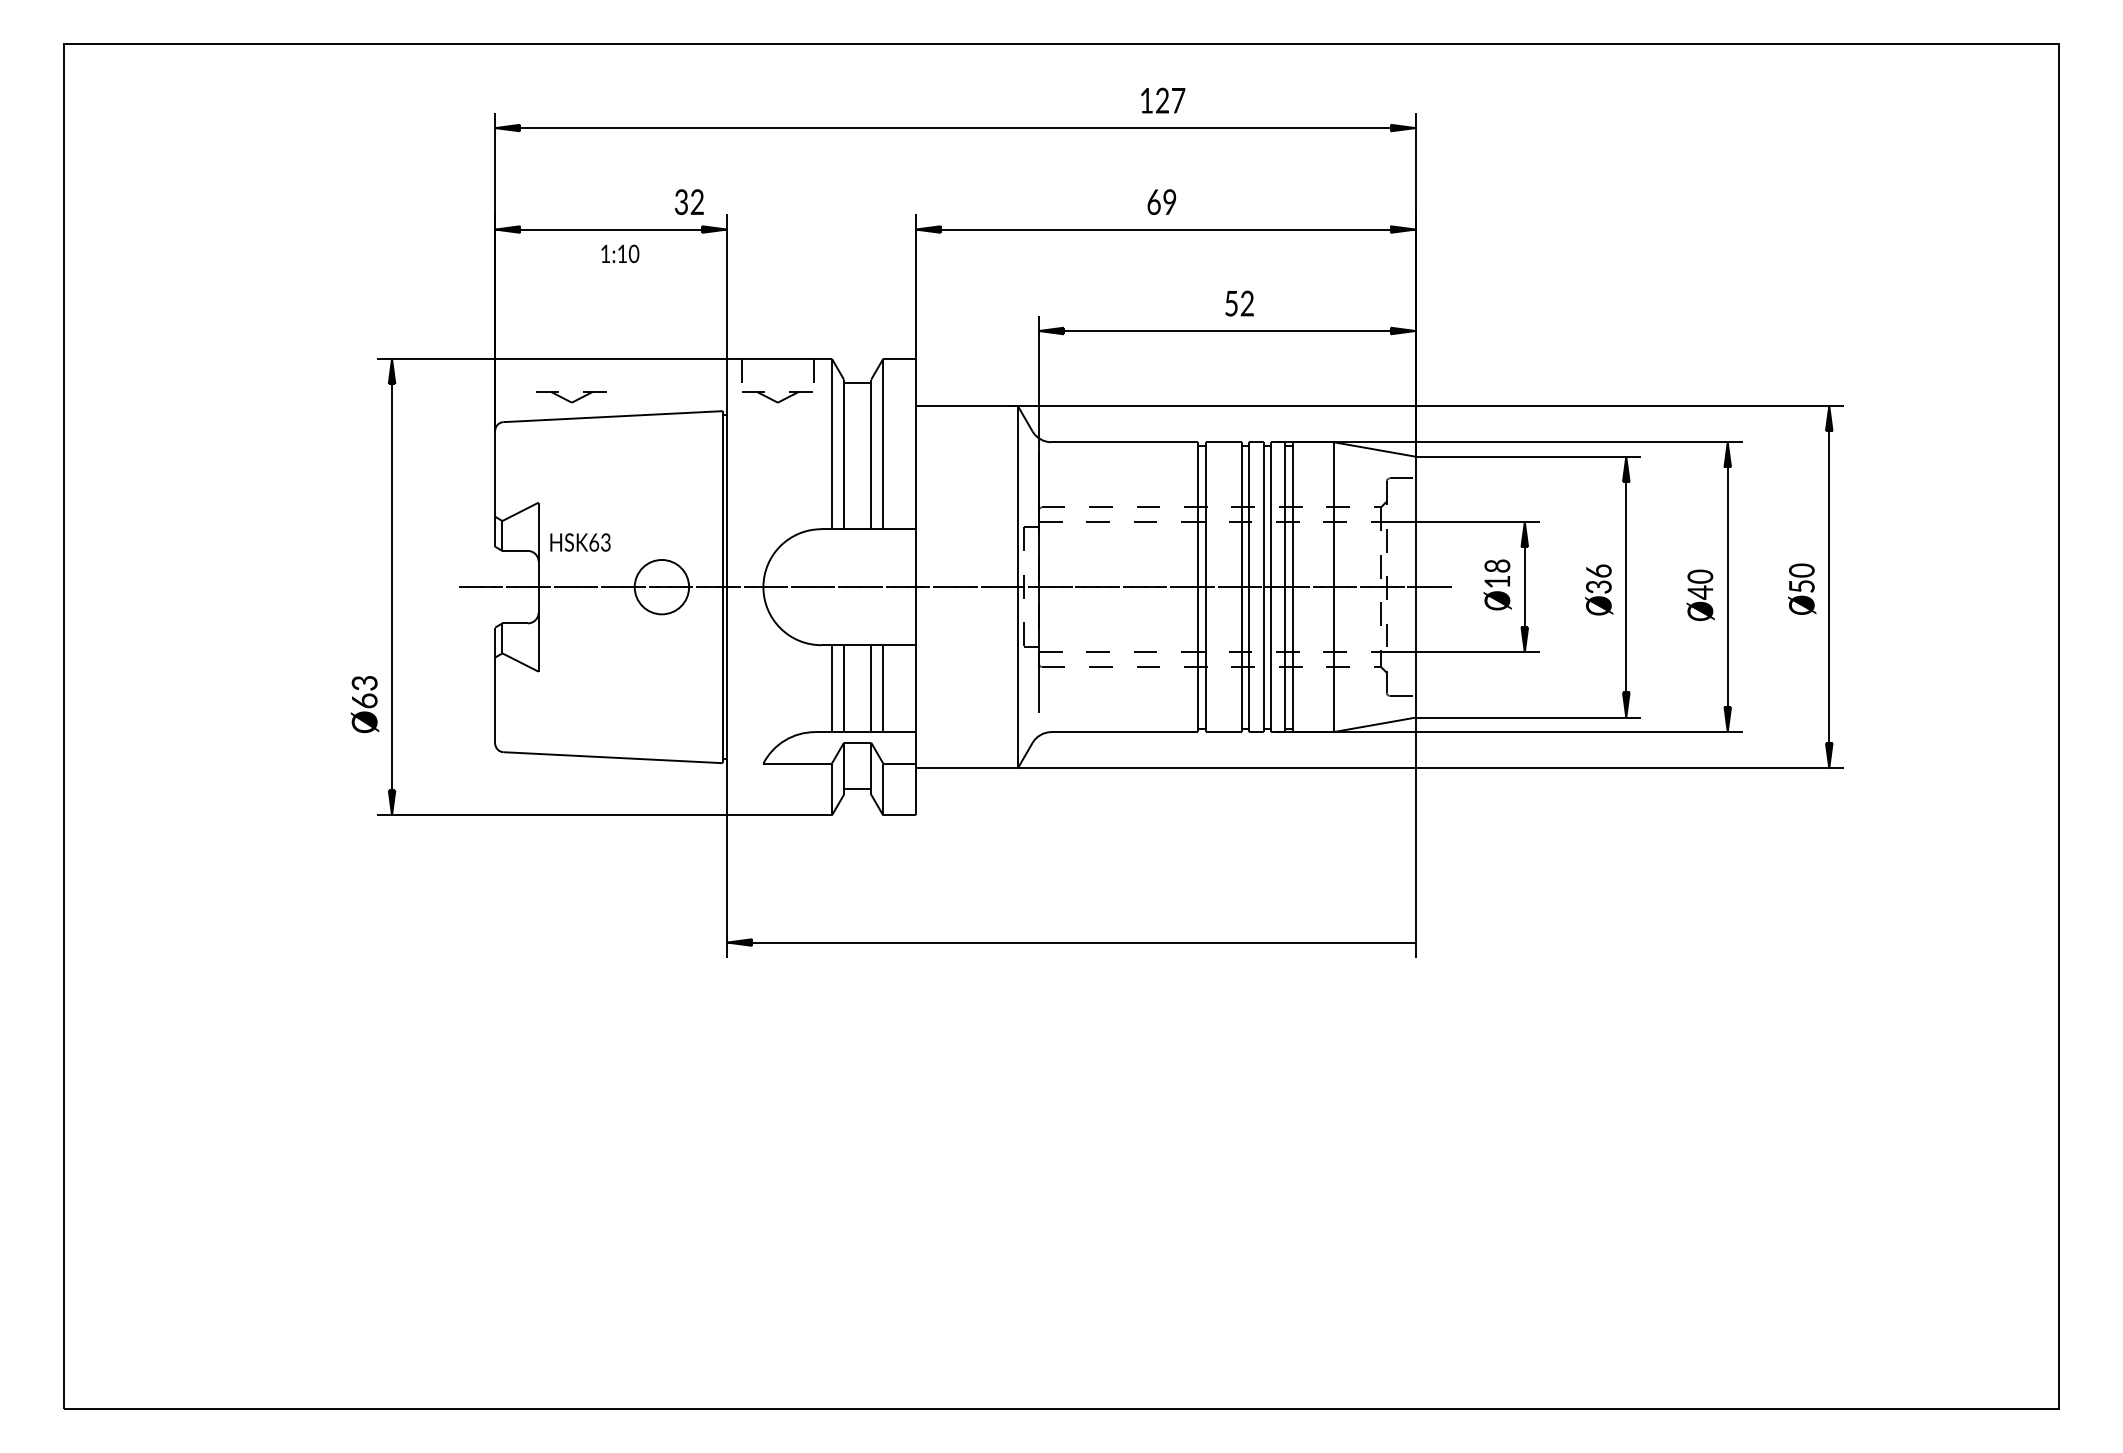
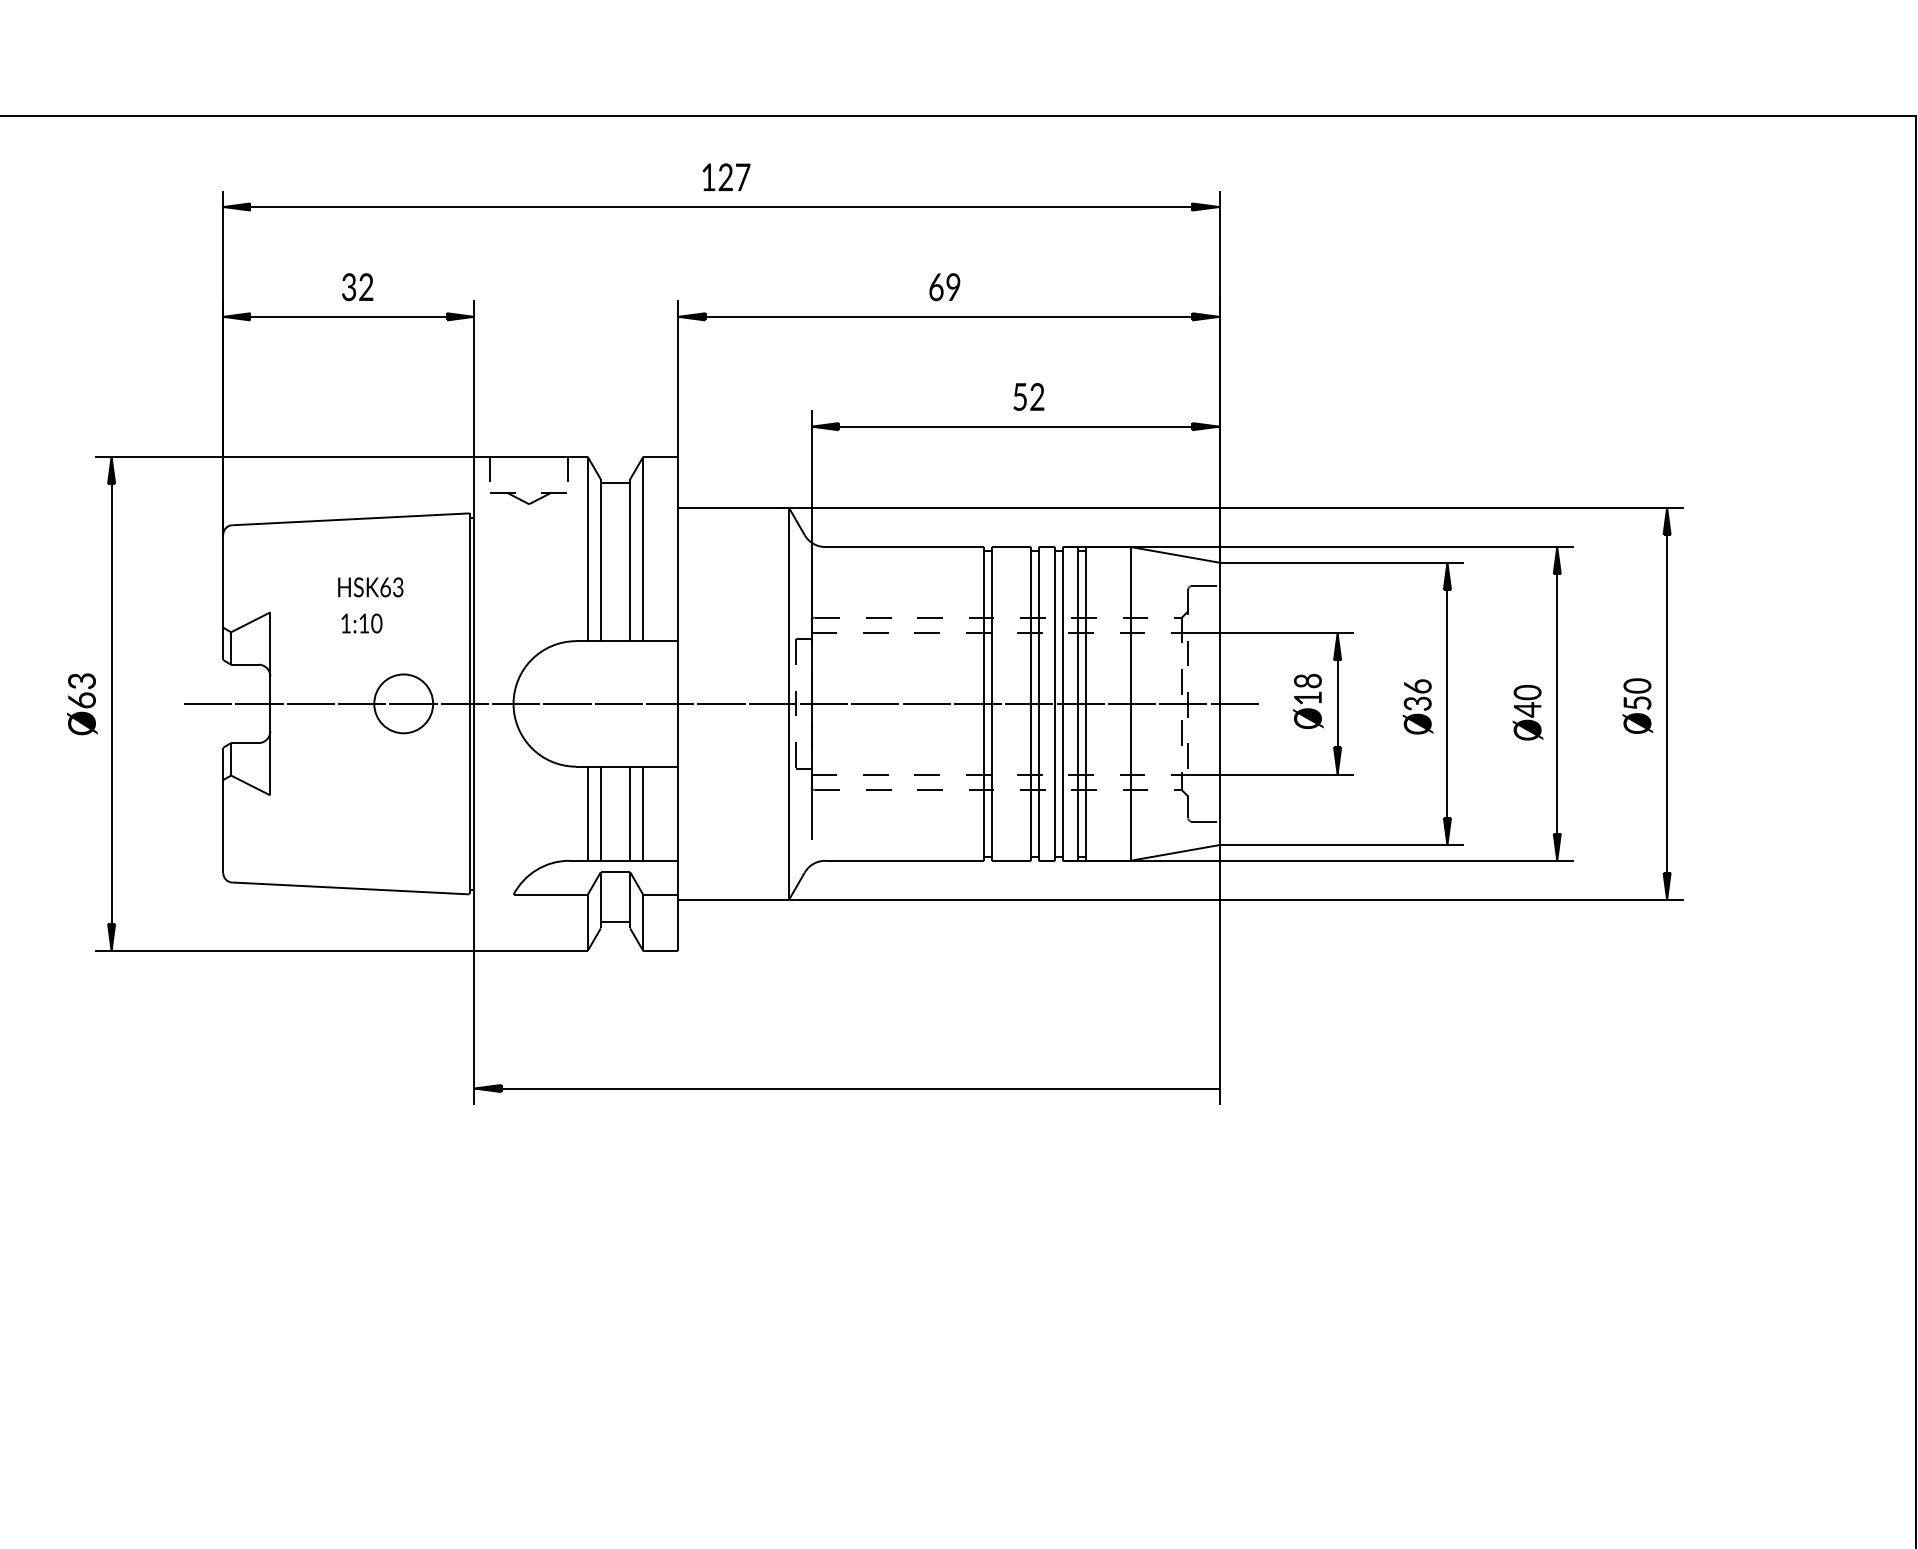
text: (1163, 100) -> (726, 177), moved
text: (689, 201) -> (357, 286), moved
text: (620, 253) -> (362, 623), moved
part: (571, 397) -> (305, 498), removed
text: (580, 542) -> (370, 587), moved
text: (364, 704) -> (81, 704), moved

